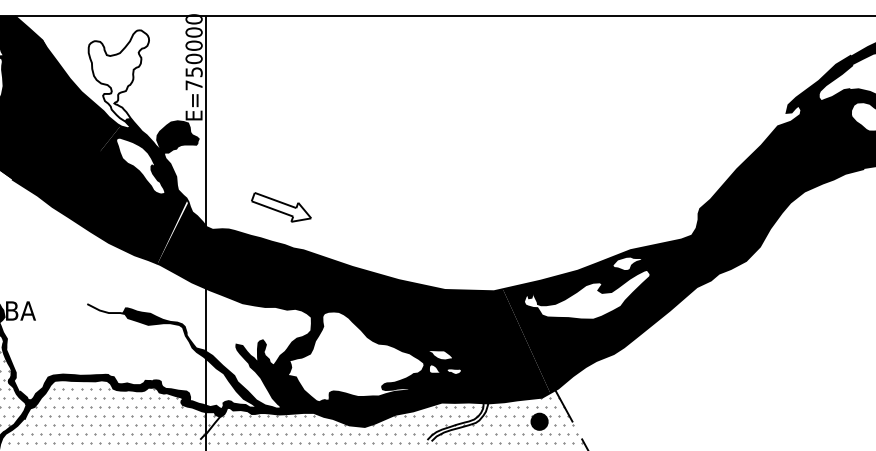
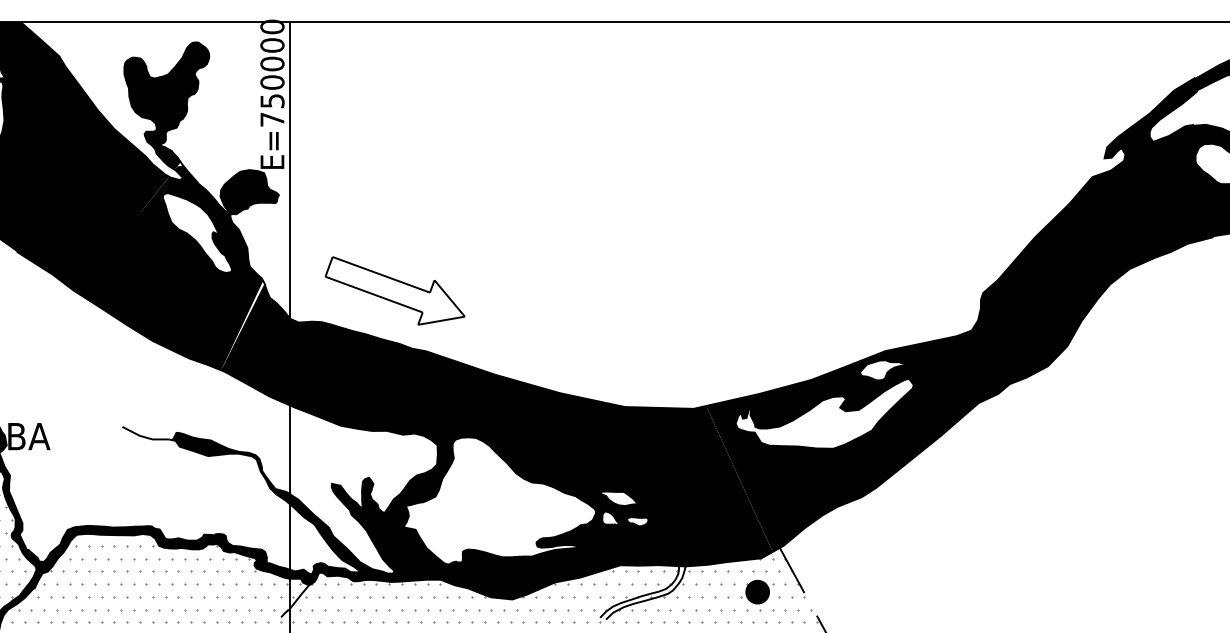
fill: (118, 75) -> (166, 105), added
part: (281, 207) -> (395, 291), size x1.67

